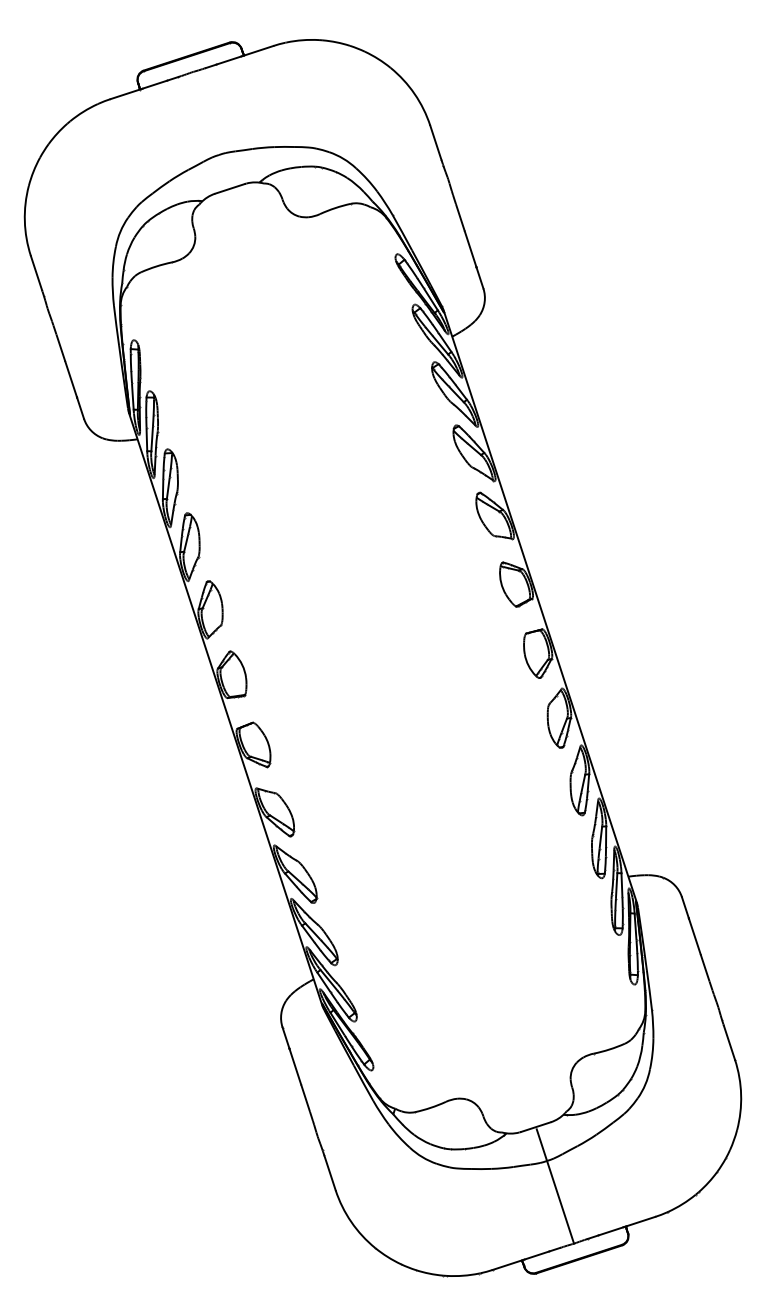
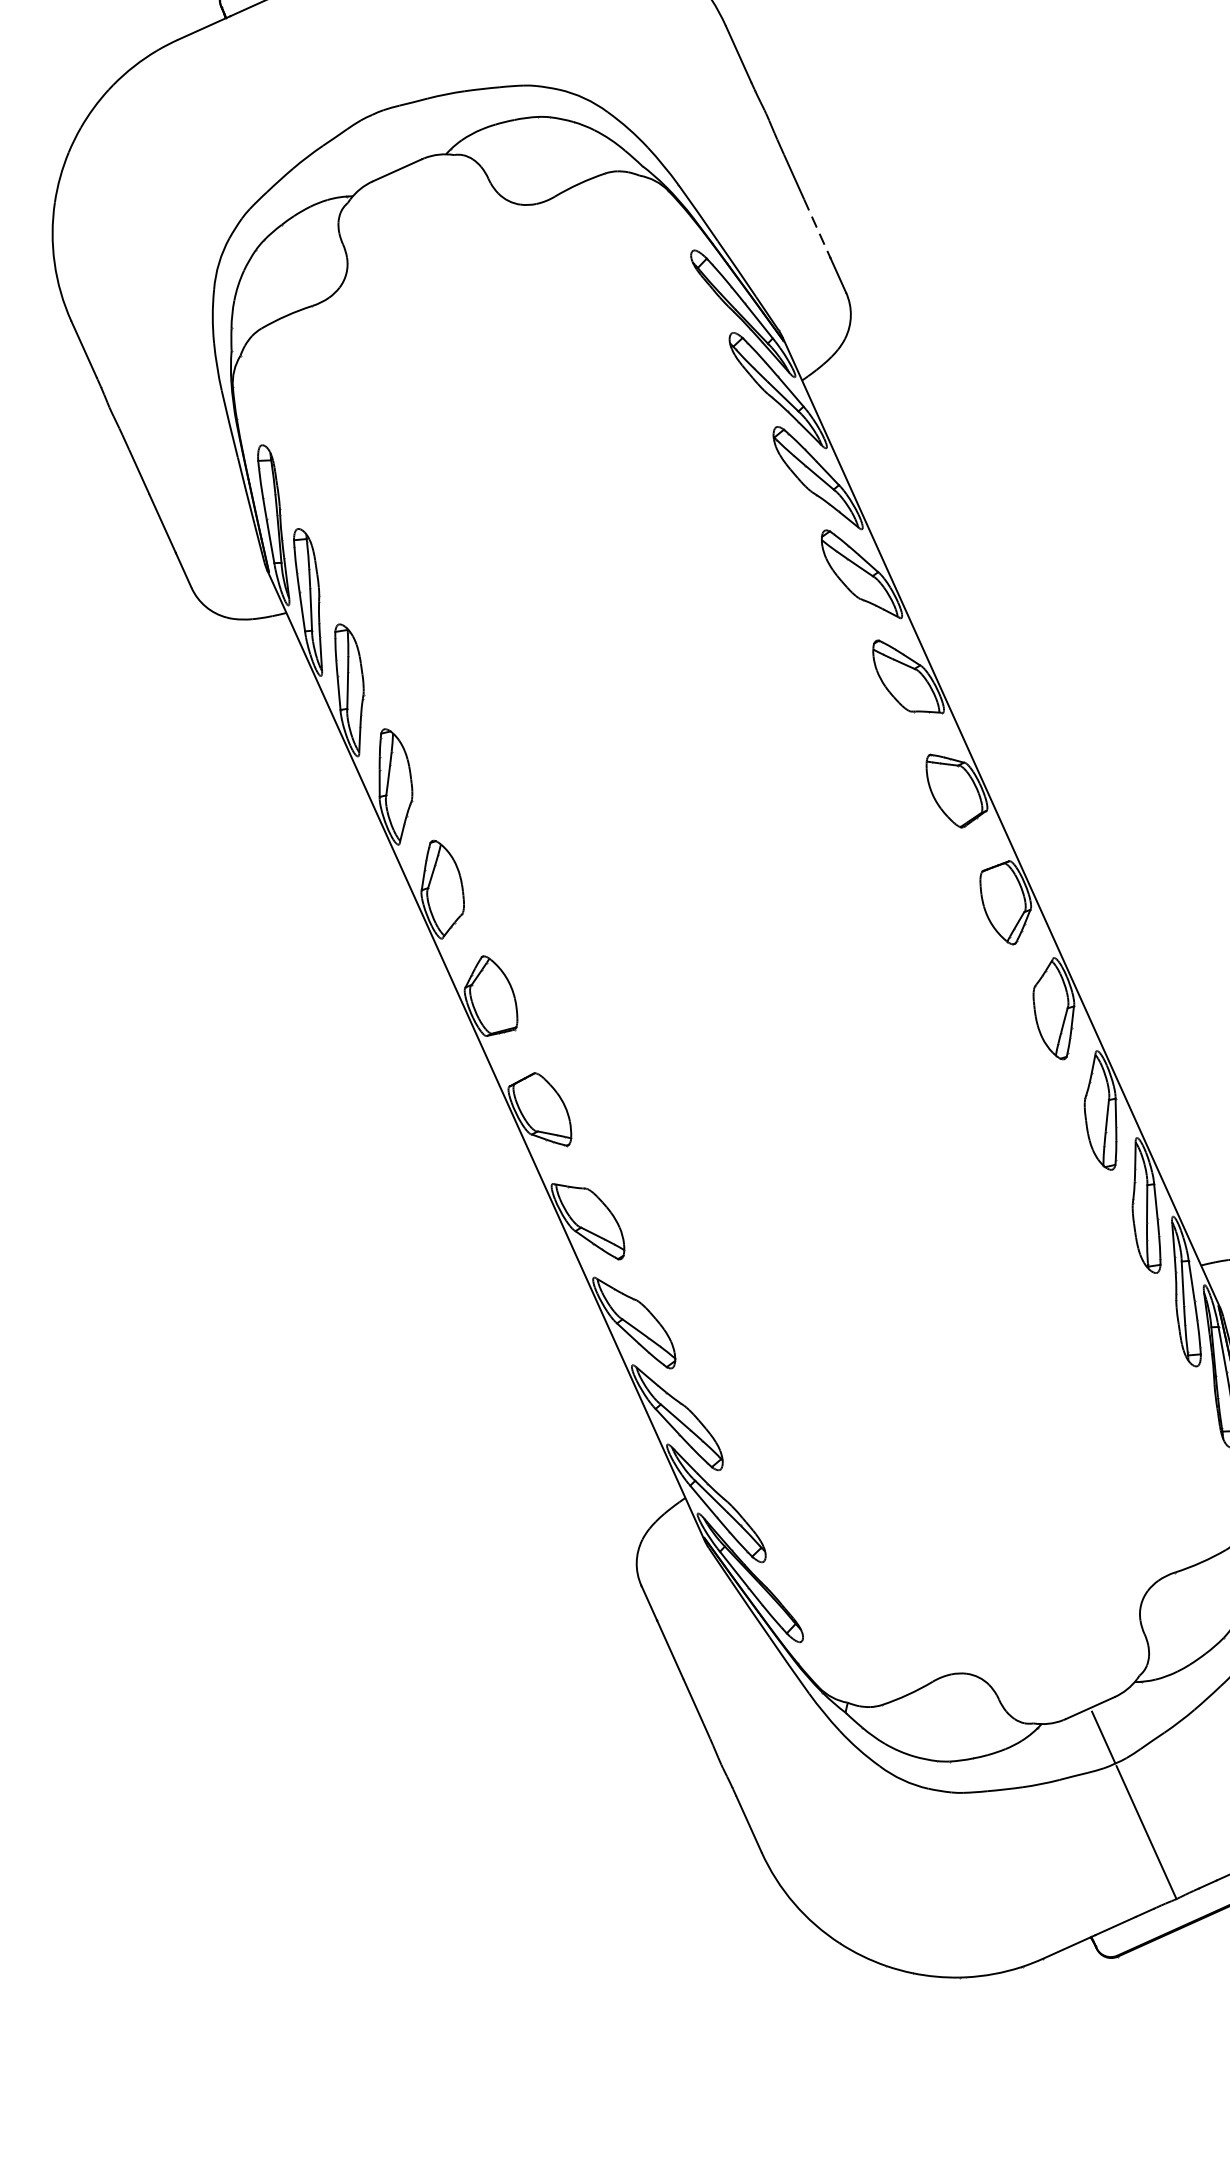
line: (470, 249) -> (817, 228), solid -> dashed

